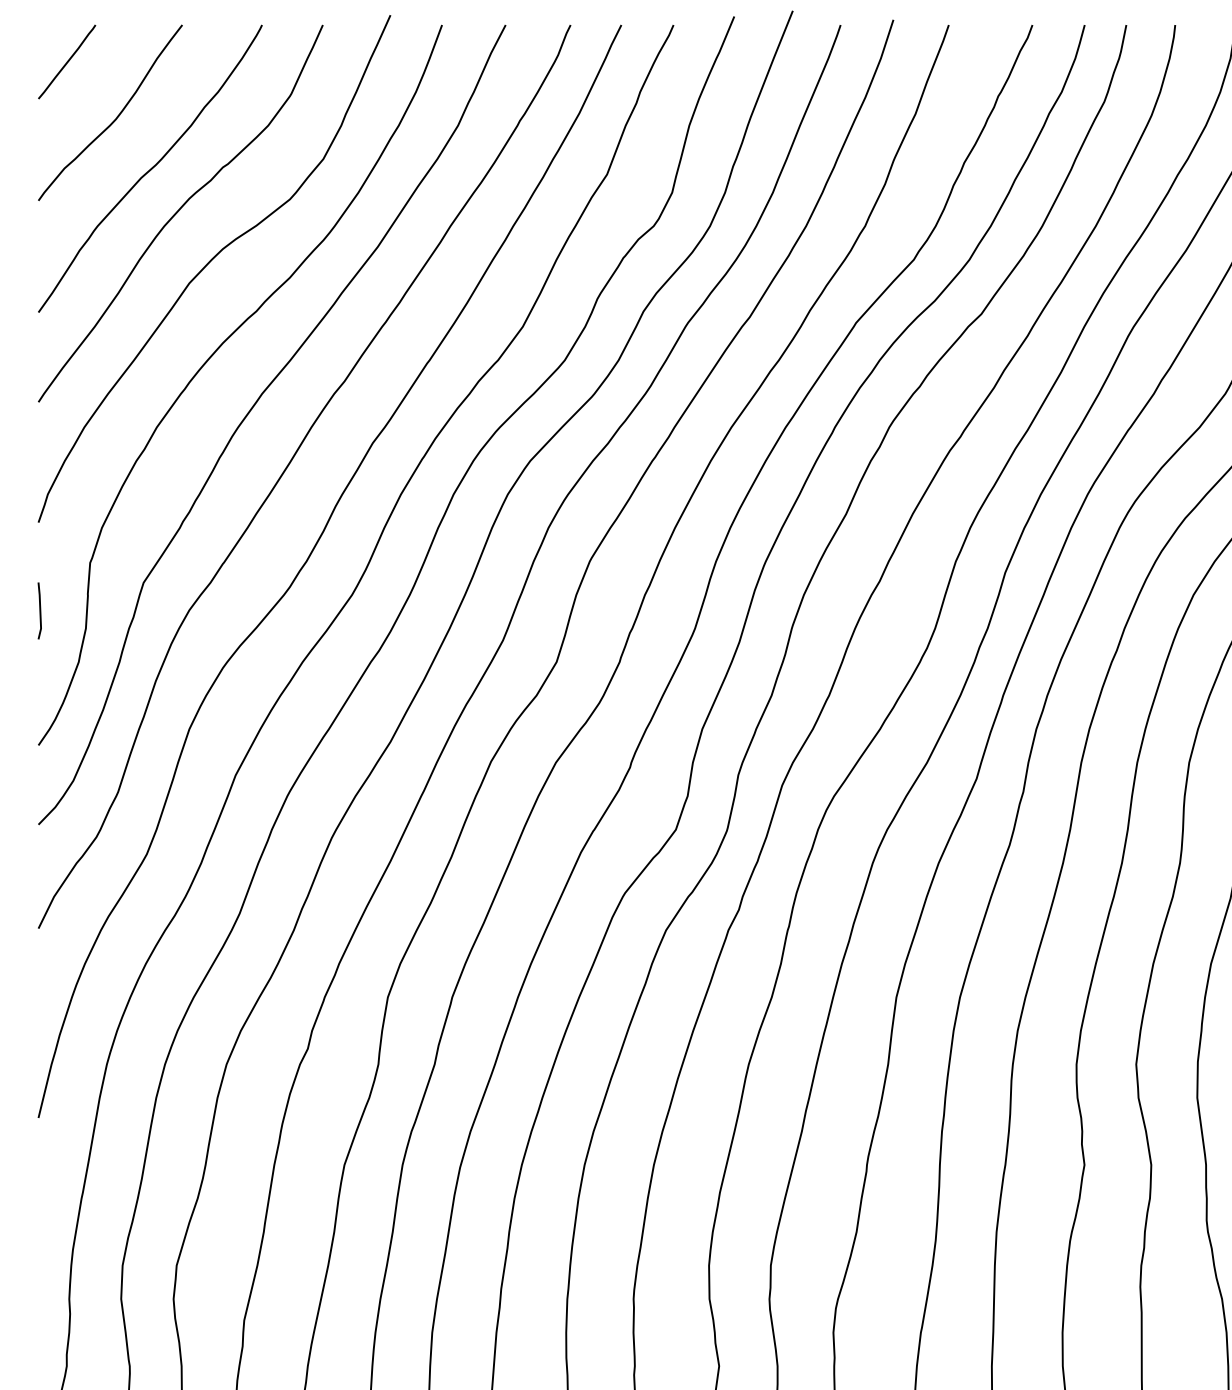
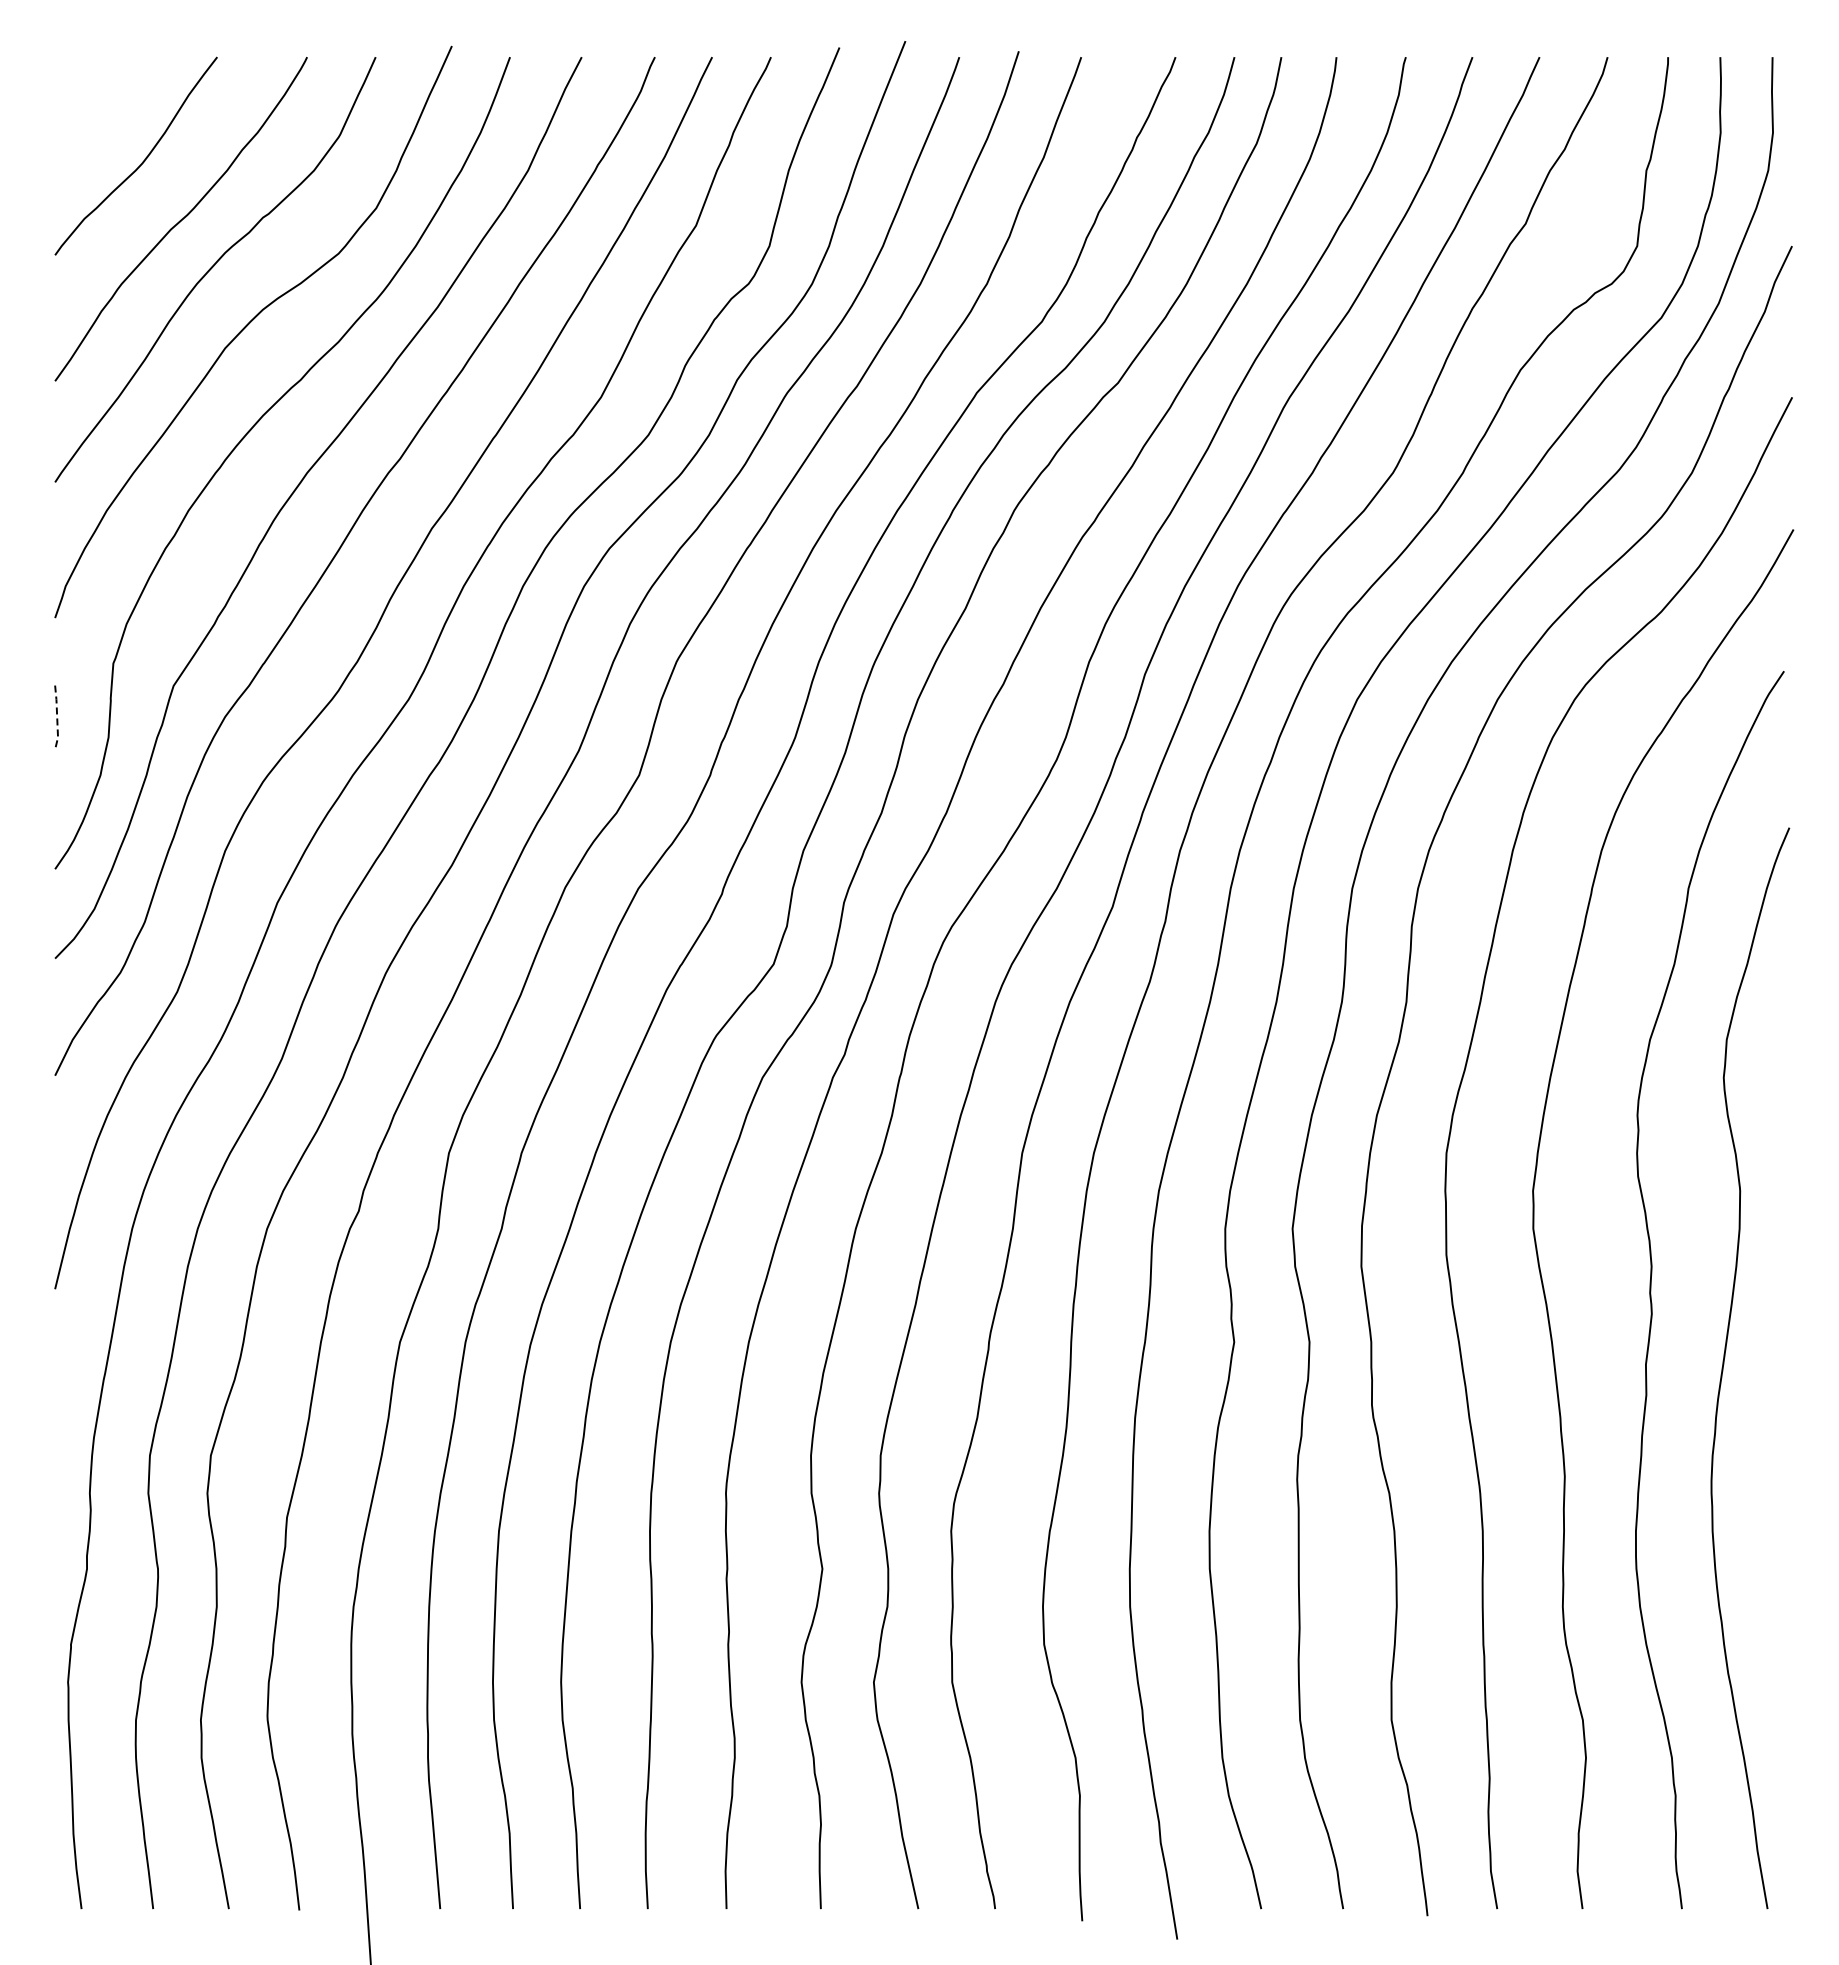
line: (67, 61) -> (87, 98), removed
line: (40, 610) -> (57, 717), solid -> dashed

